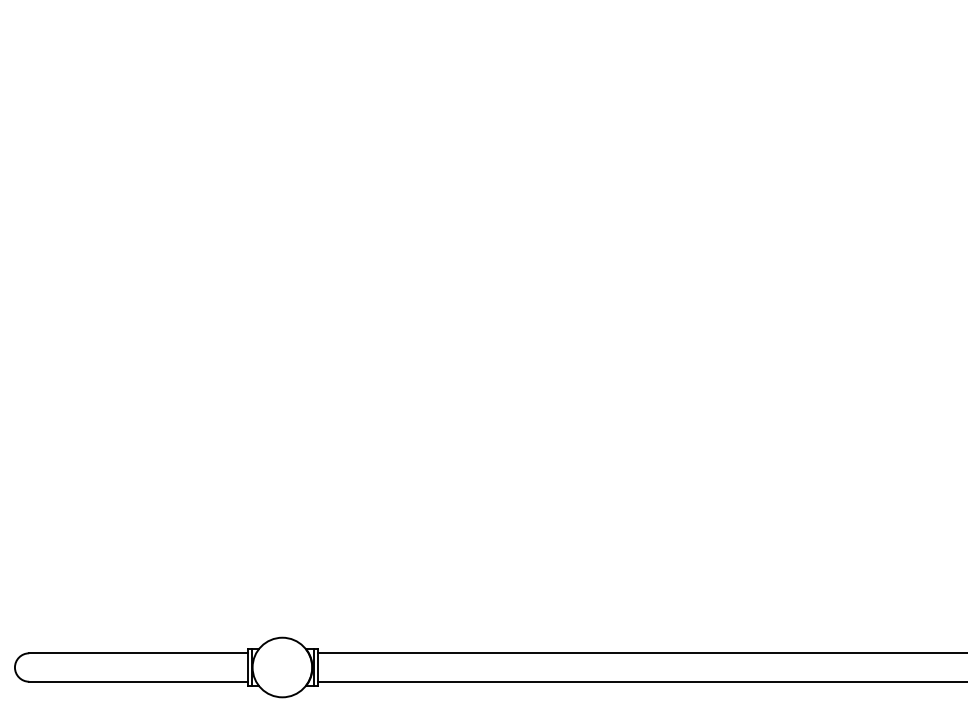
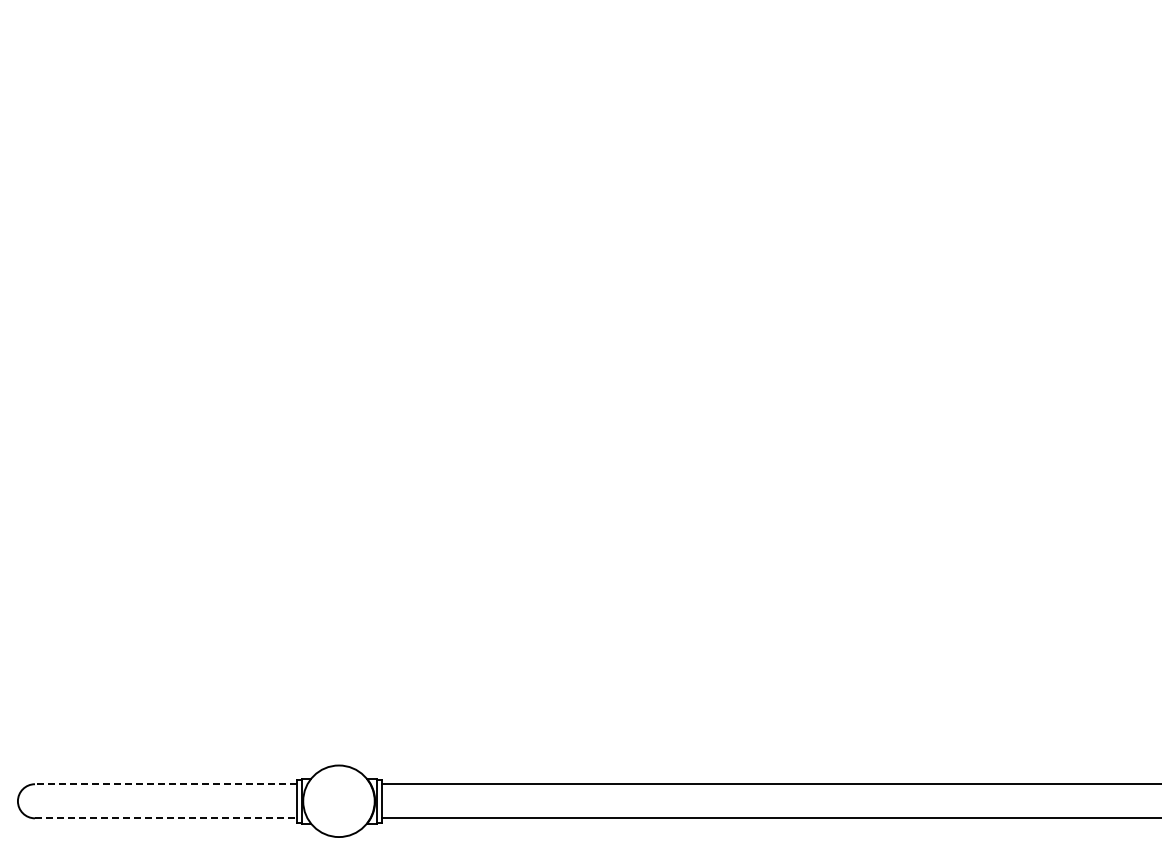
line: (137, 653) -> (165, 784), solid -> dashed
line: (138, 681) -> (166, 818), solid -> dashed

